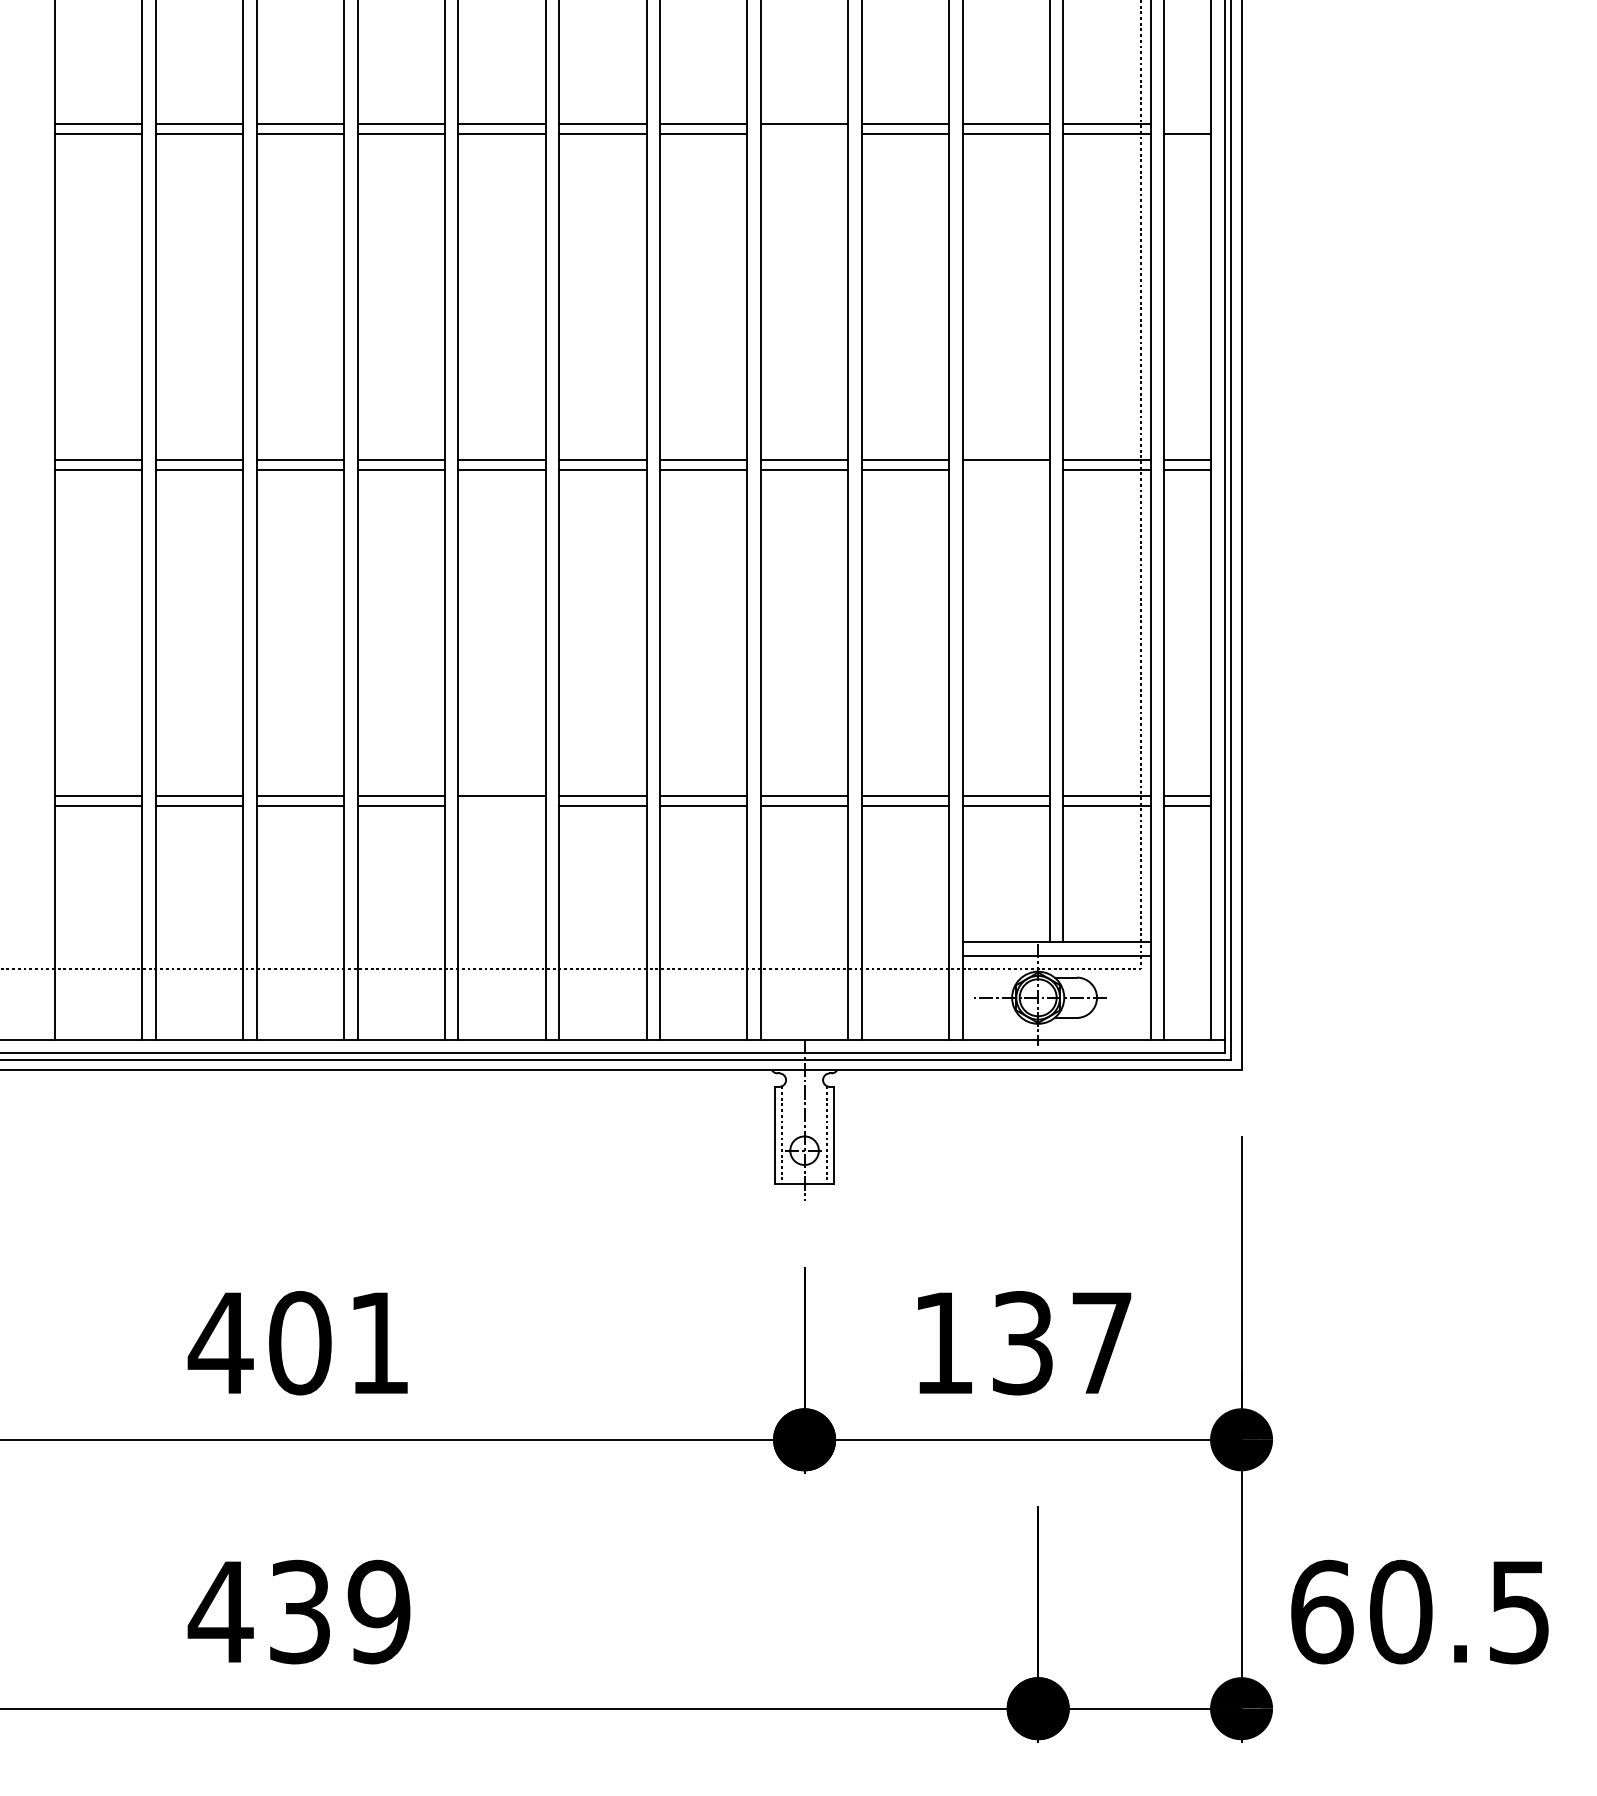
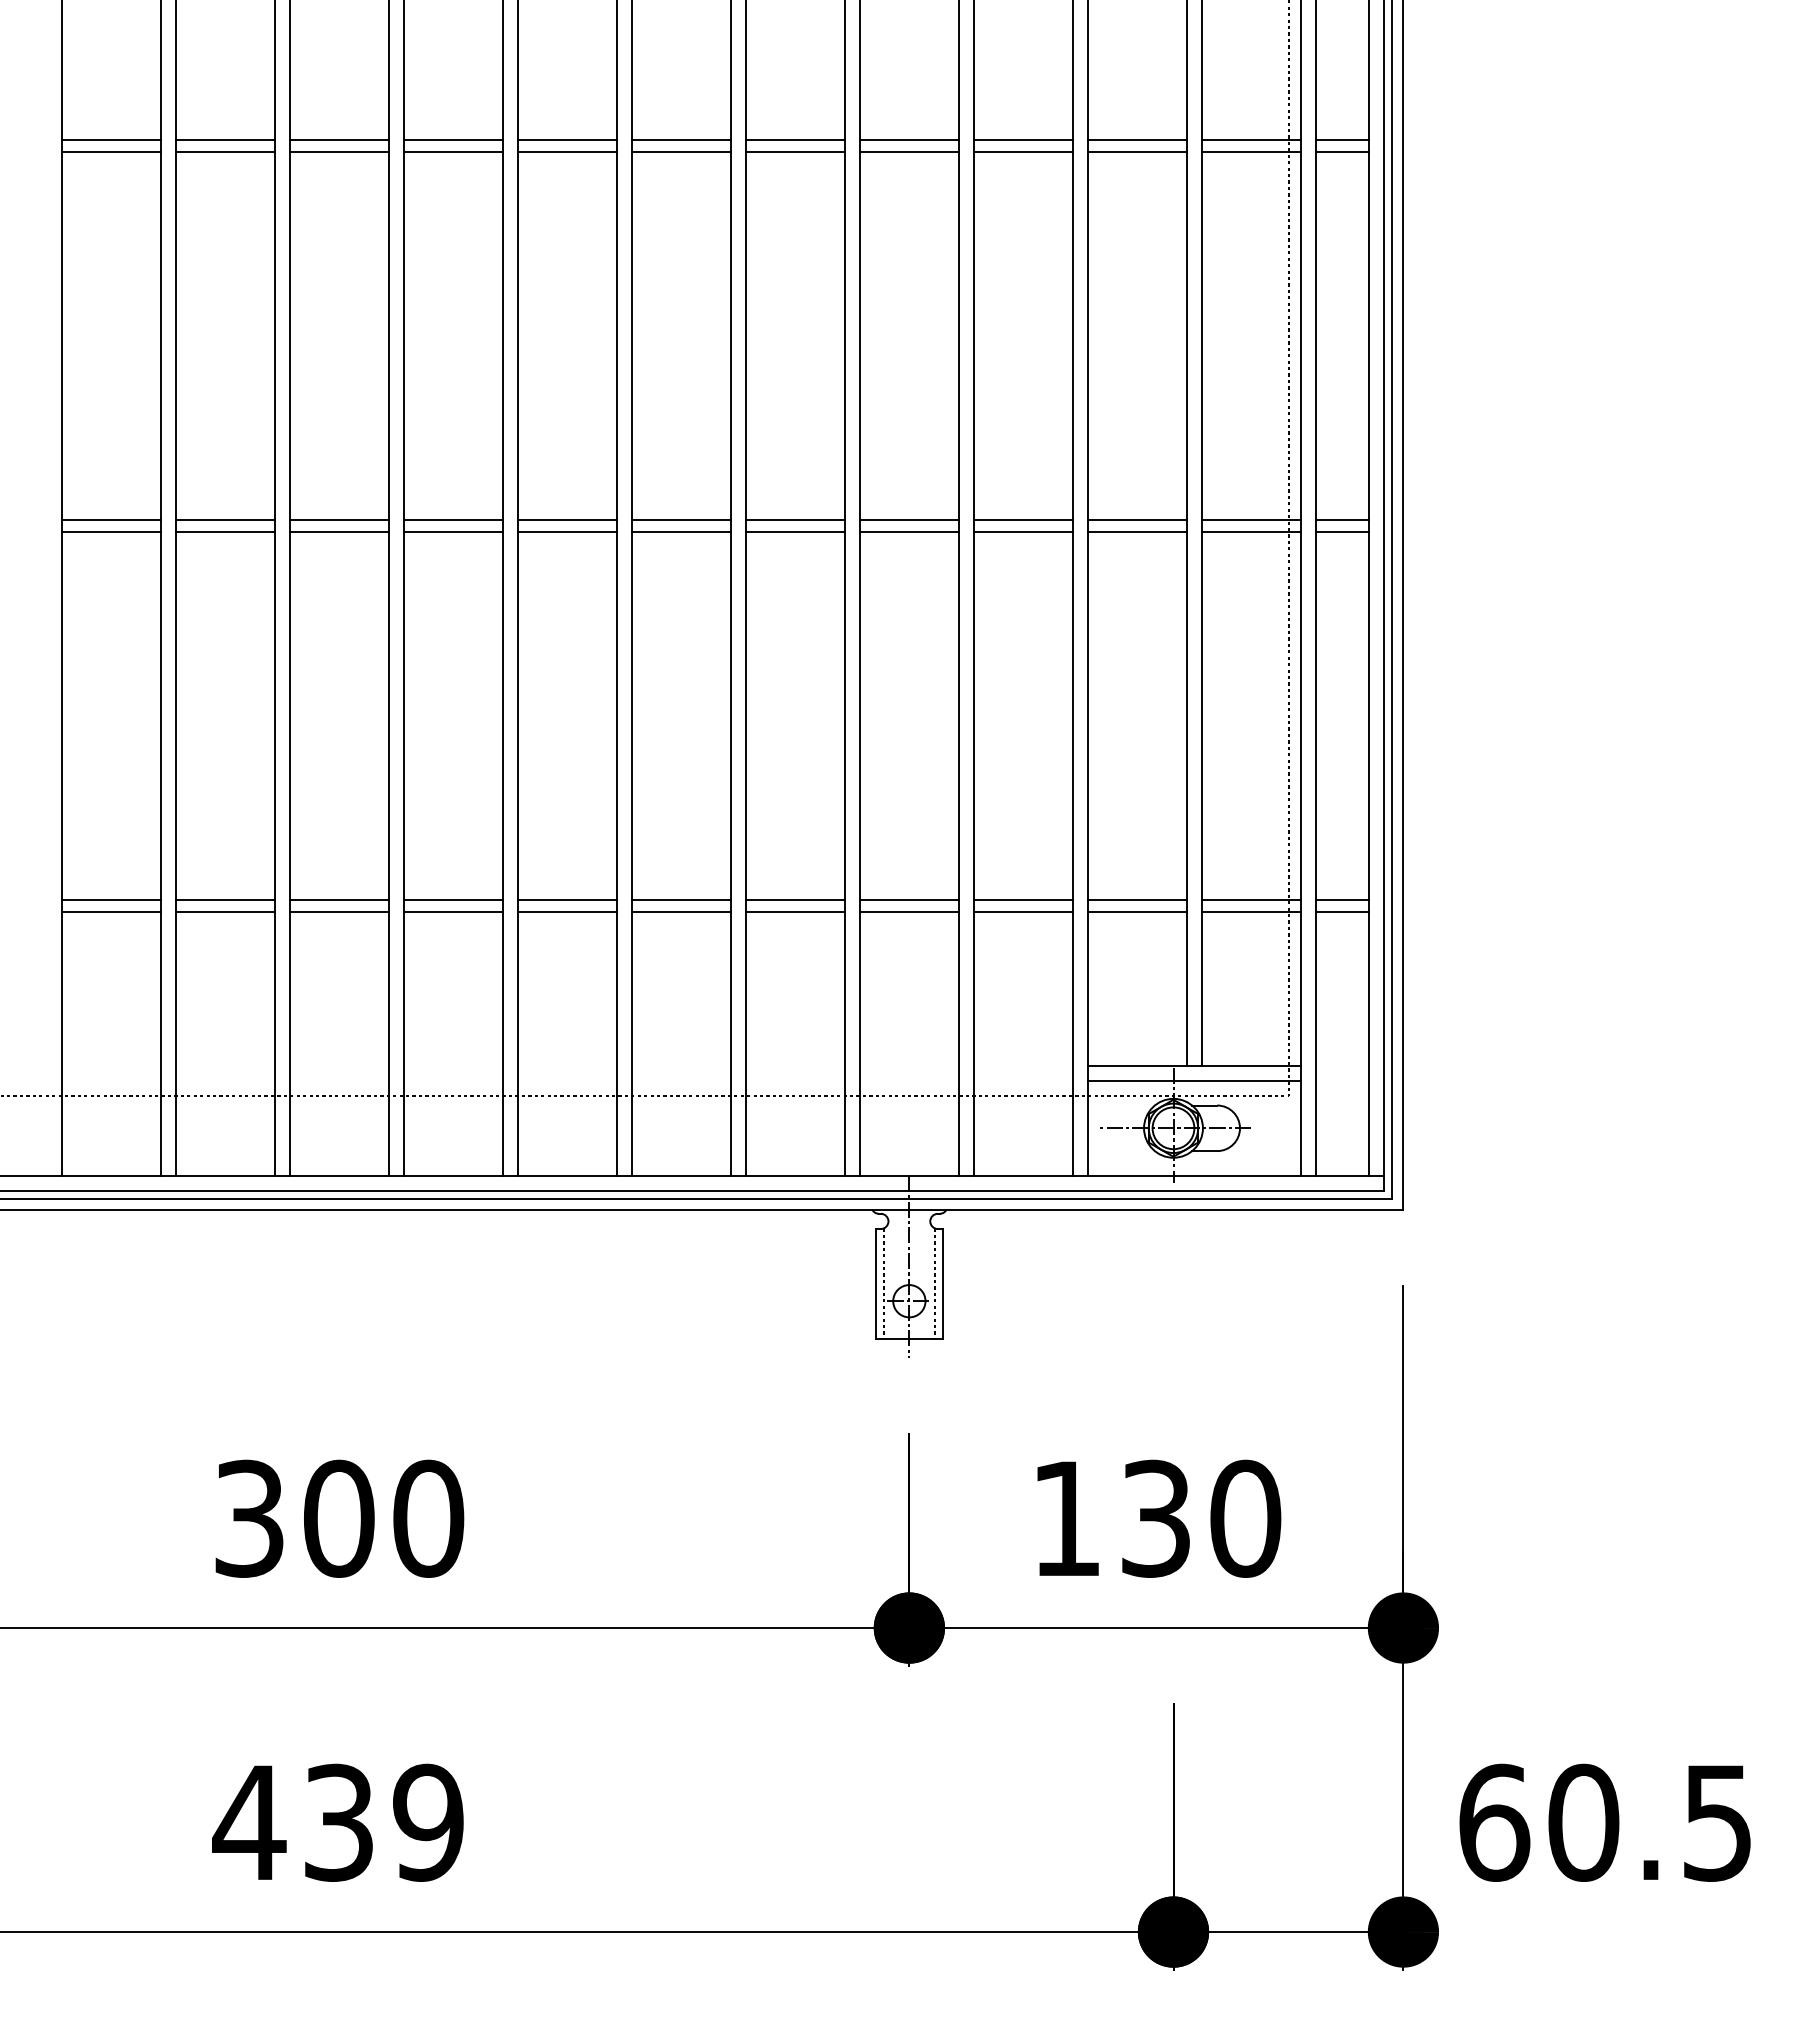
line: (1187, 124) -> (1342, 140), added
line: (803, 133) -> (908, 151), added
line: (1005, 469) -> (1136, 531), added
line: (501, 806) -> (566, 911), added
text: (299, 1342) -> (338, 1518), 401 -> 300
text: (1101, 1342) -> (1245, 1518), 137 -> 130

